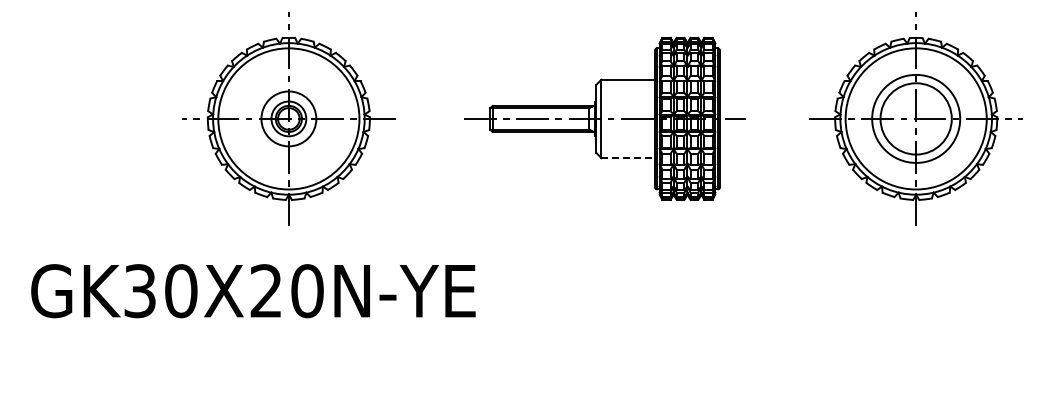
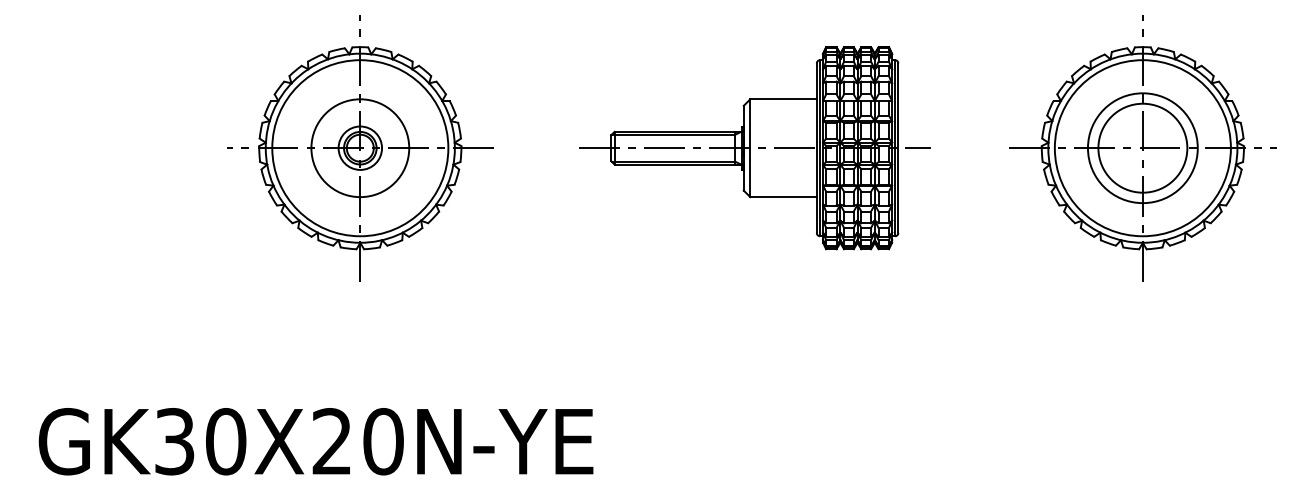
circle: (288, 118) -> (359, 147), size x1.43
line: (628, 158) -> (783, 197), dashed -> solid
text: (253, 291) -> (316, 442), moved

